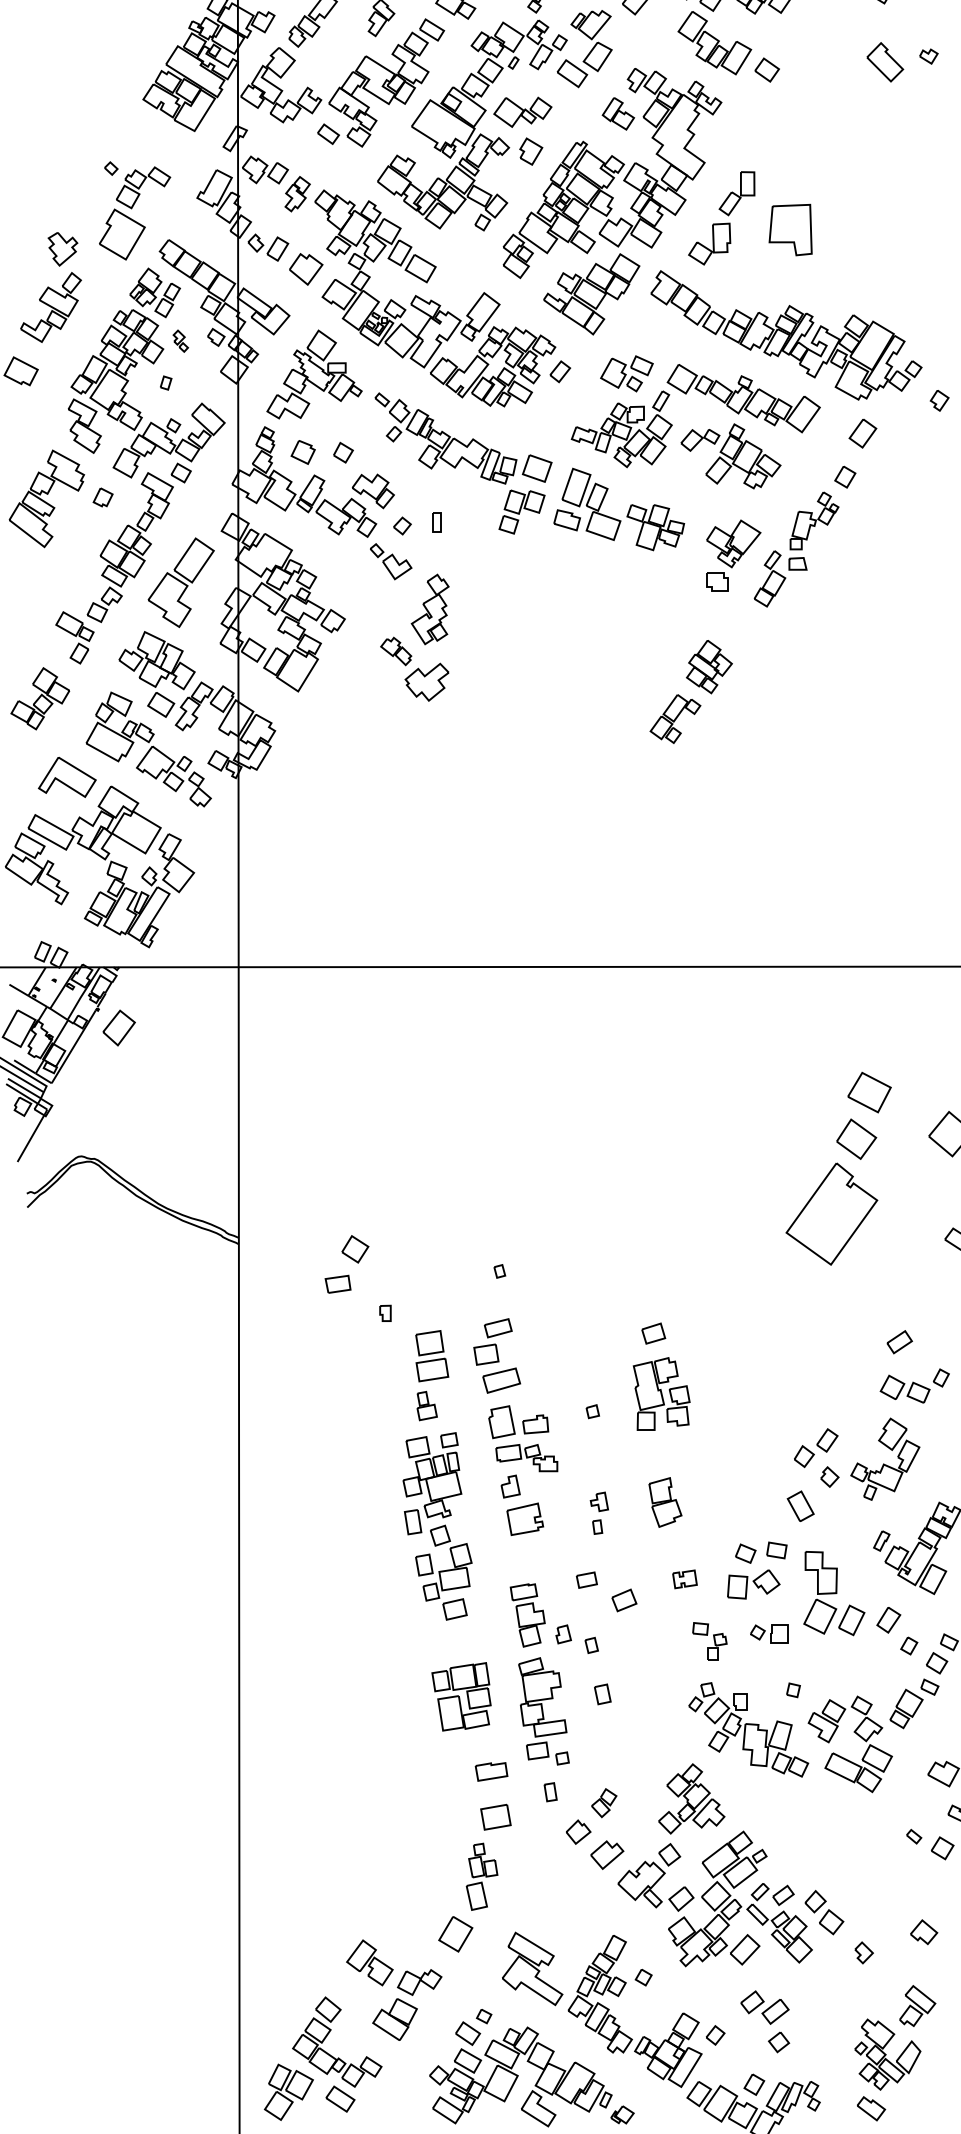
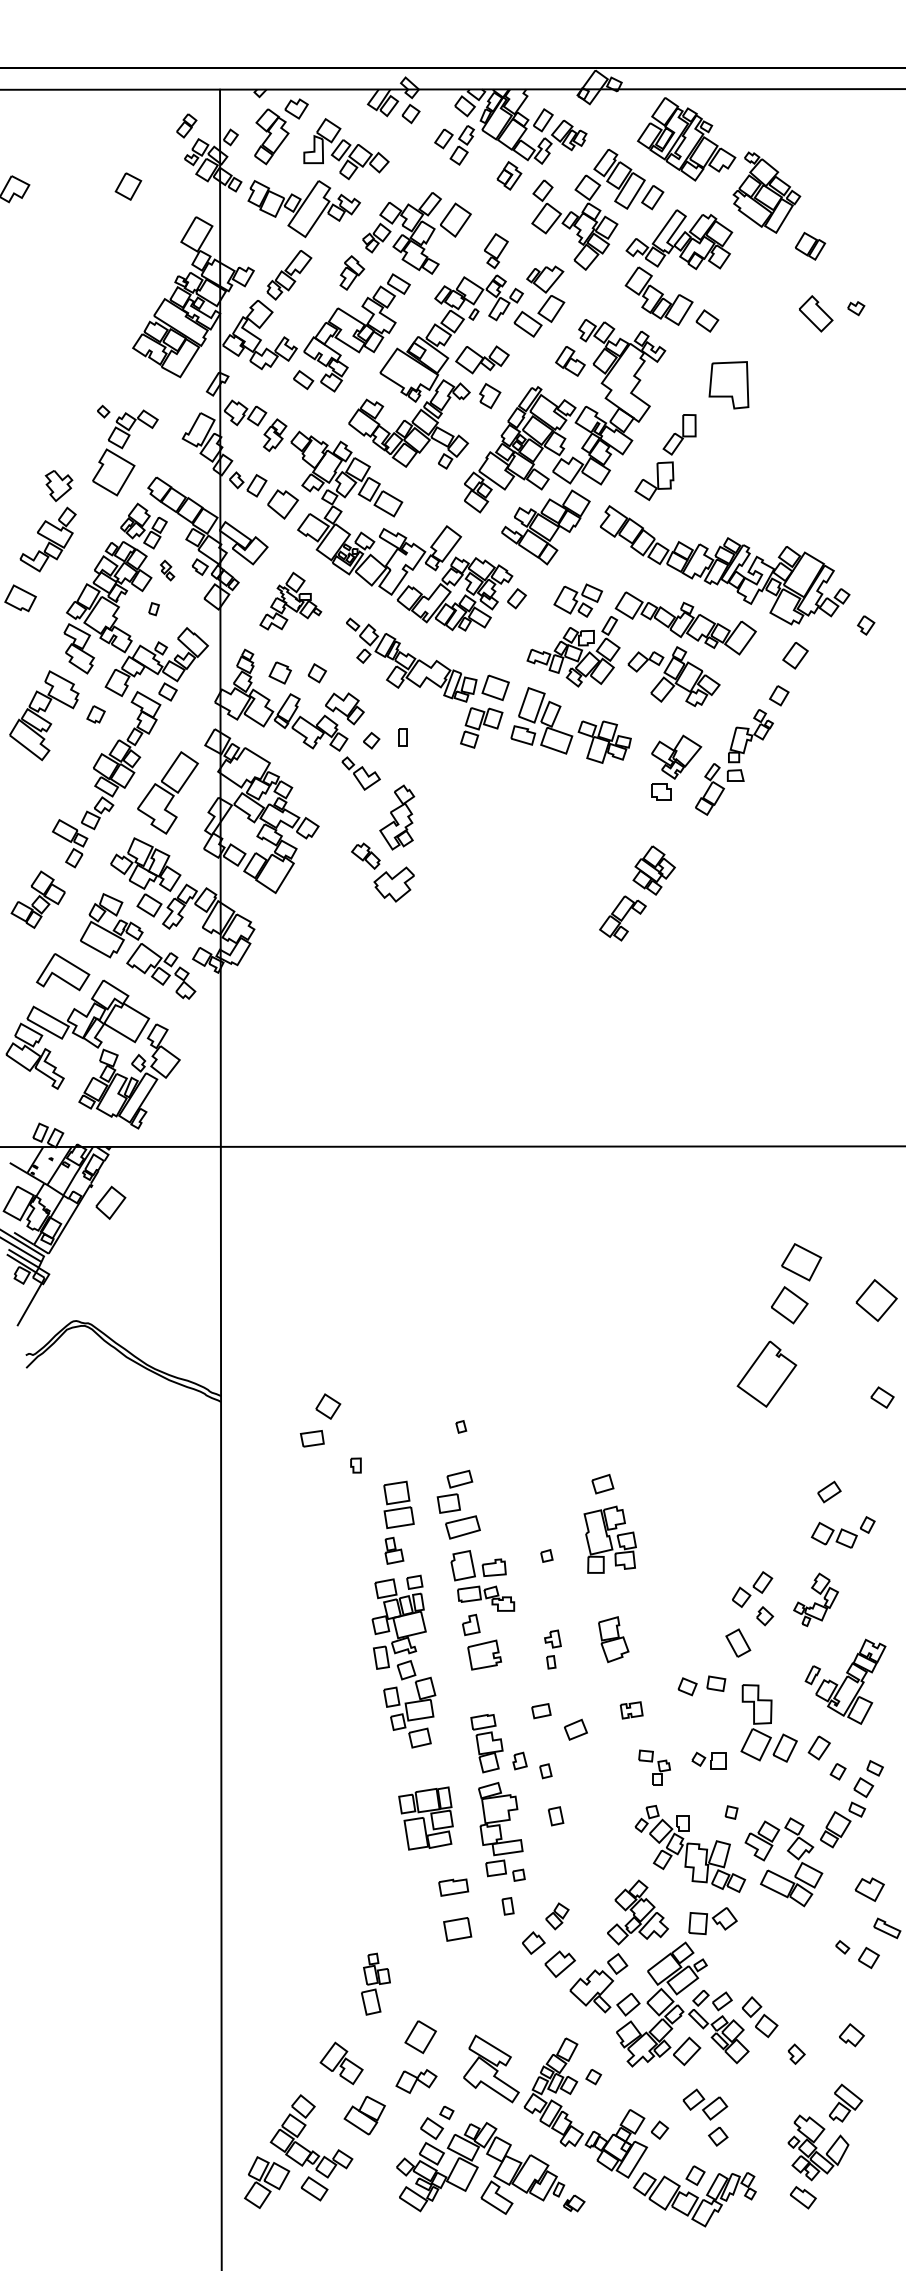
part: (790, 230) -> (728, 385), moved
part: (314, 373) -> (290, 600), size x0.7
part: (831, 1213) -> (766, 1373), size x0.7
part: (884, 1458) -> (815, 1599), size x0.7
part: (753, 1584) -> (712, 1921), moved
part: (481, 1876) -> (375, 1983), moved
part: (419, 1982) -> (416, 2081), moved

